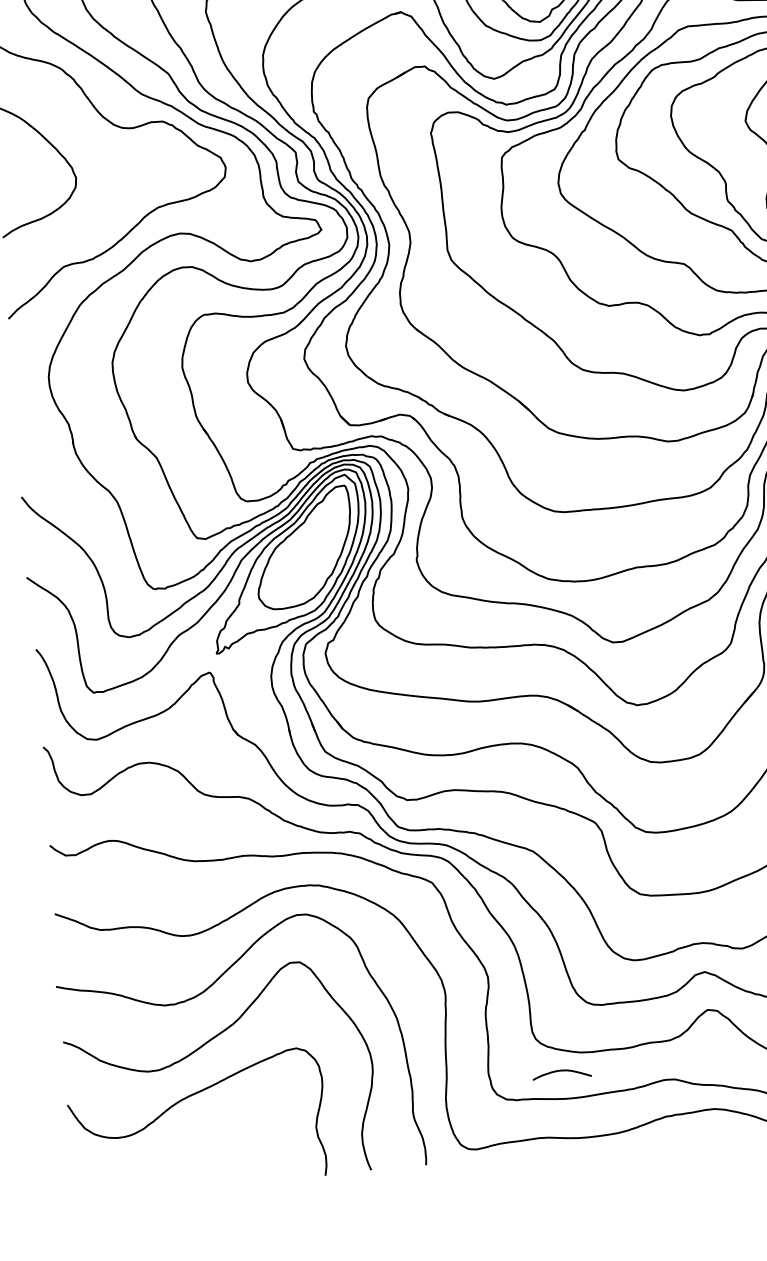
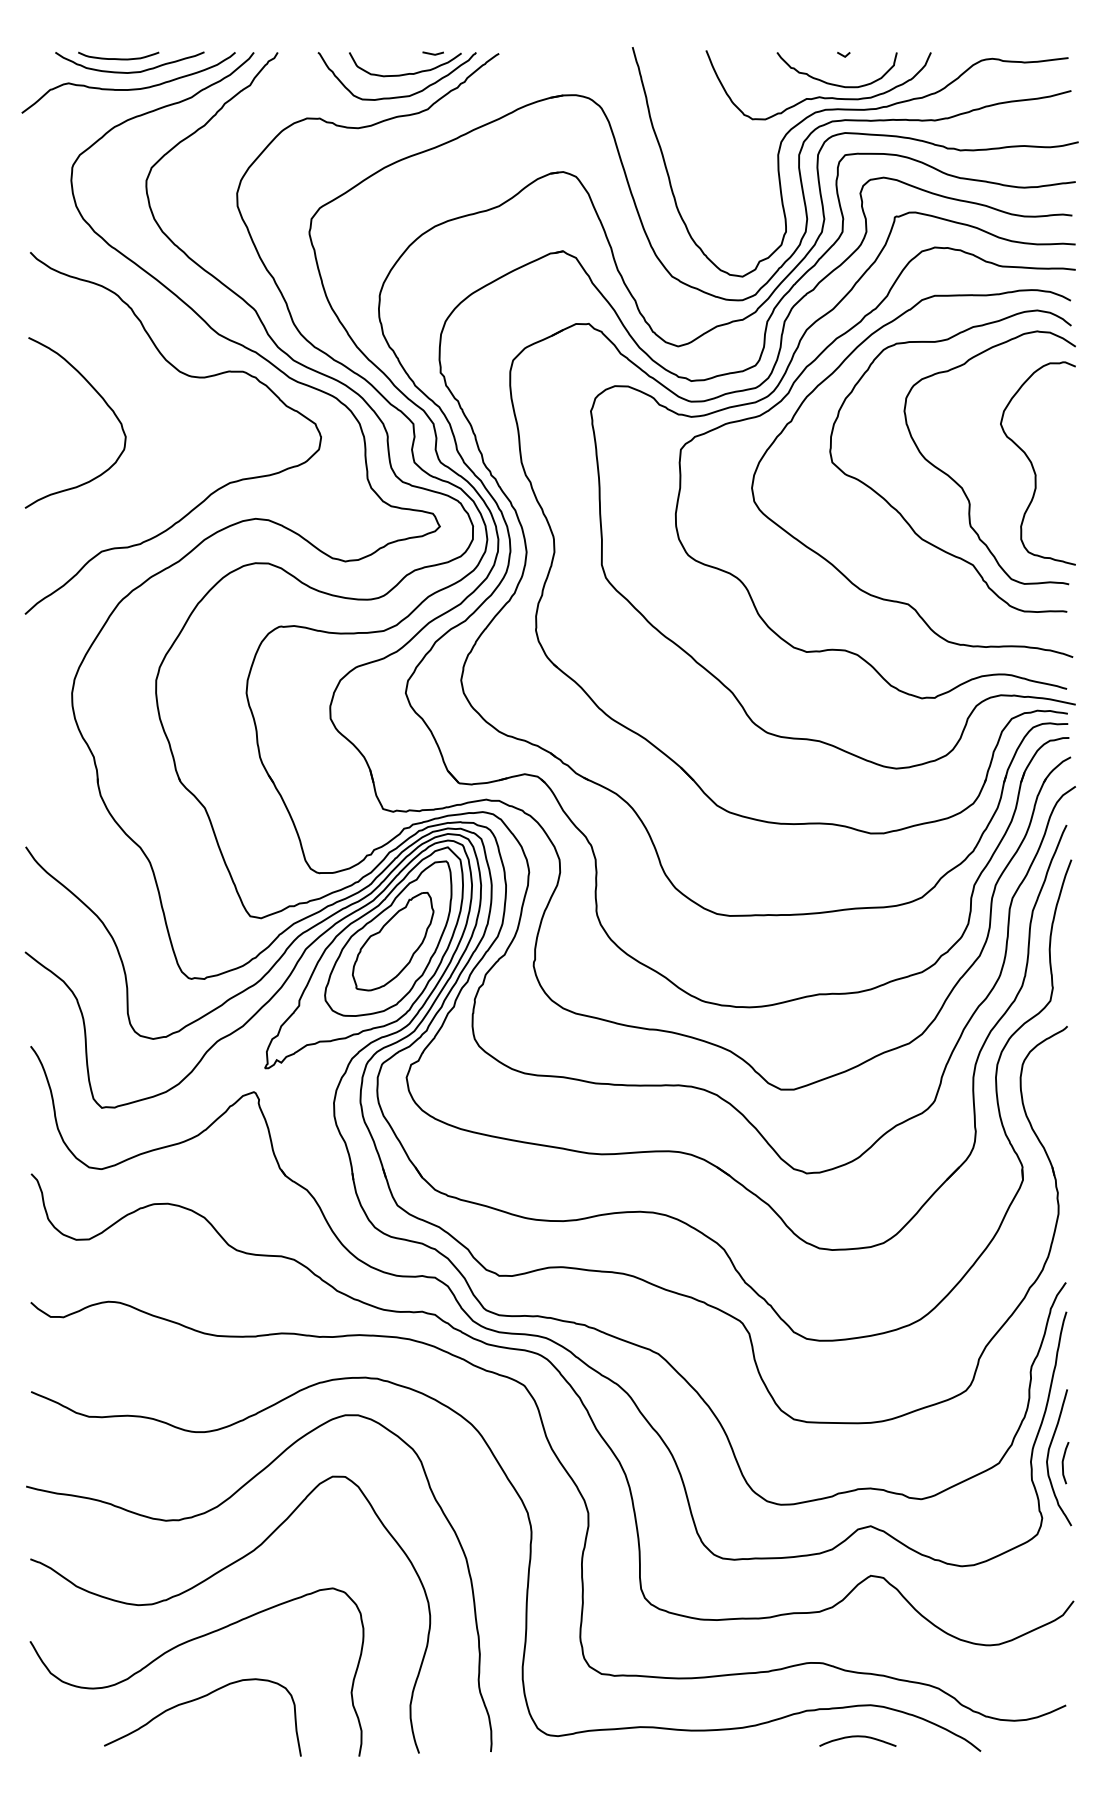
part: (308, 549) -> (393, 941), added
curve: (561, 1071) -> (857, 1737), moved
curve: (197, 1141) -> (196, 1700), added

